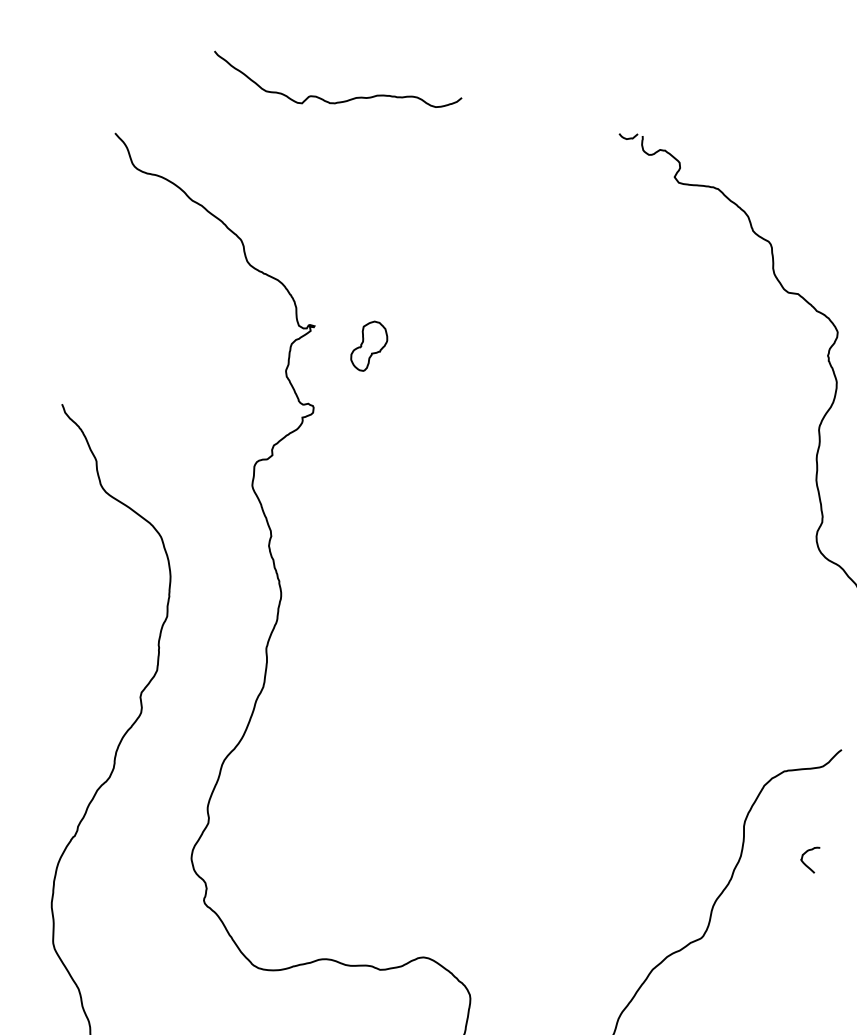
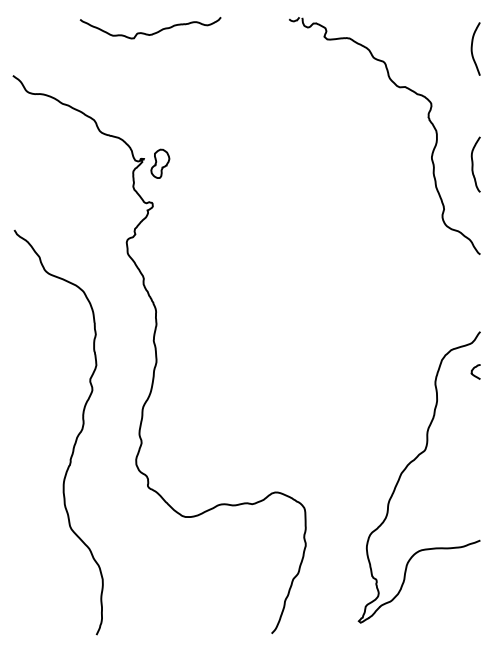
curve: (332, 100) -> (150, 33), moved
part: (369, 345) -> (160, 163), moved
curve: (807, 853) -> (474, 369), moved

